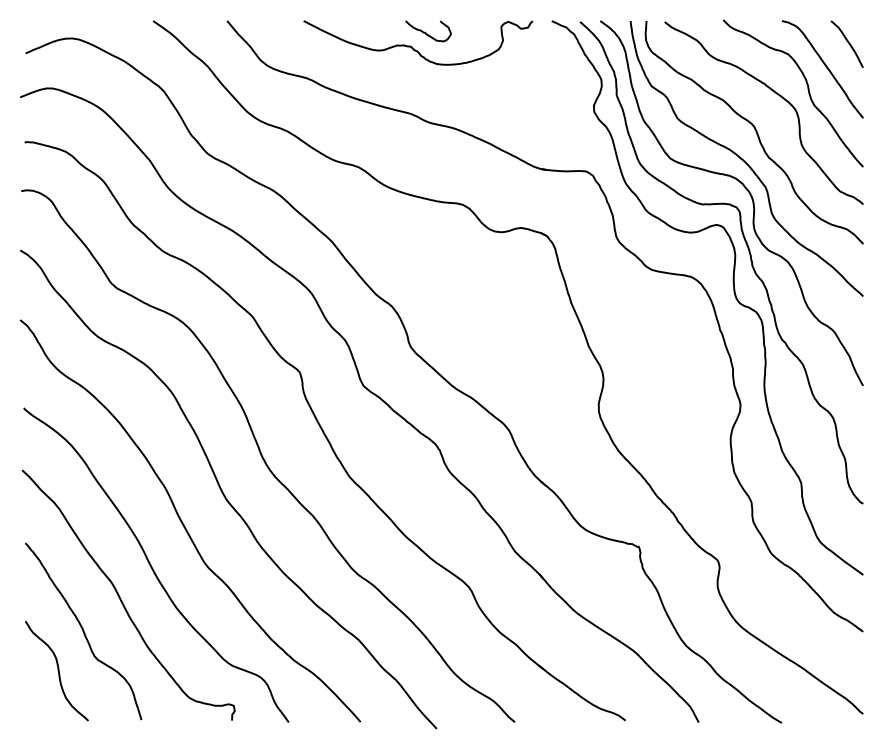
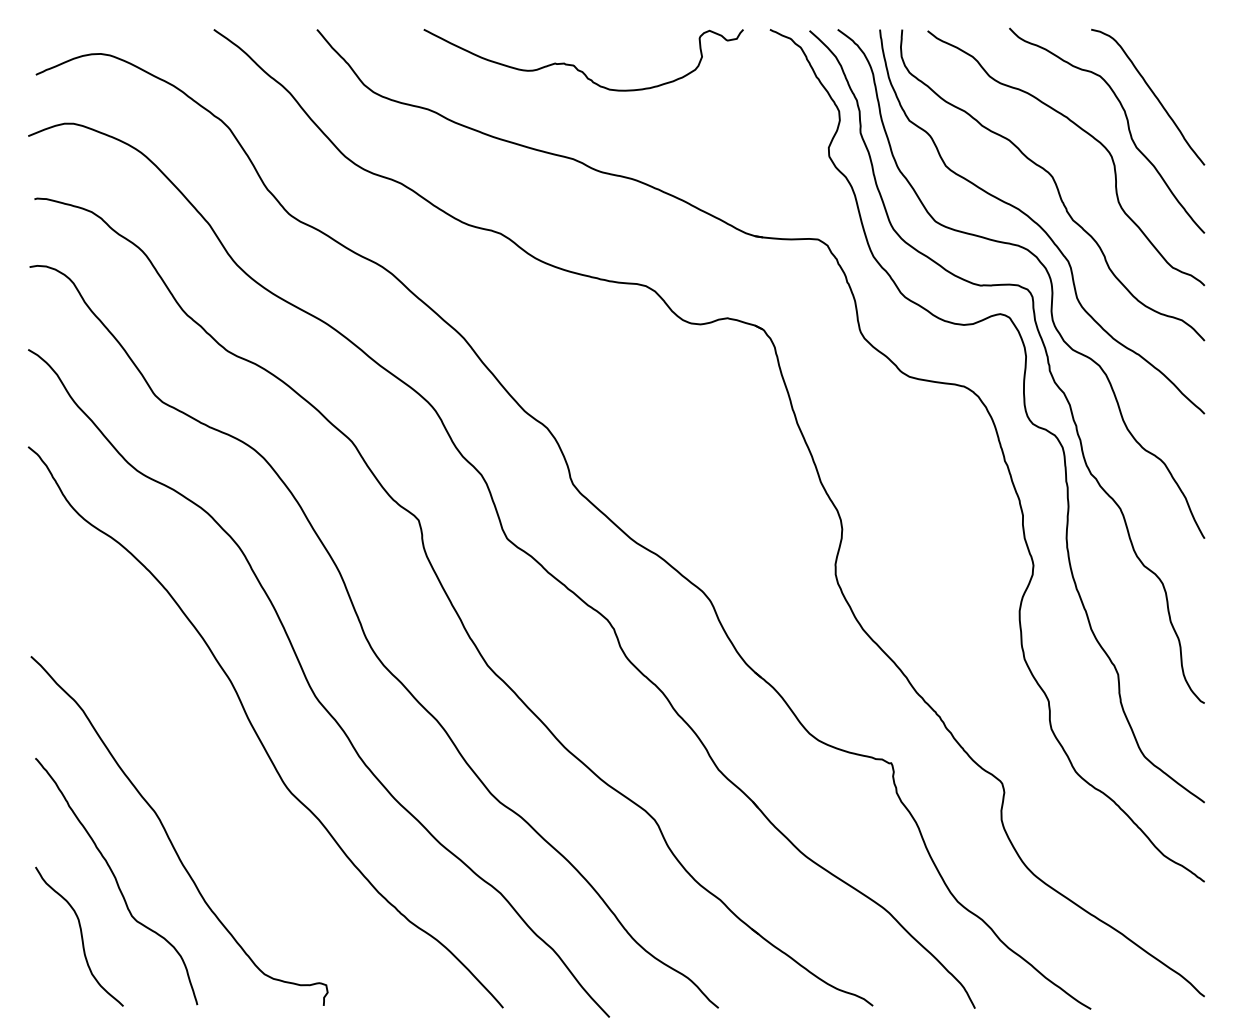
curve: (427, 33) -> (596, 47), removed
curve: (848, 43) -> (1183, 60), removed
curve: (152, 566) -> (212, 791), removed

